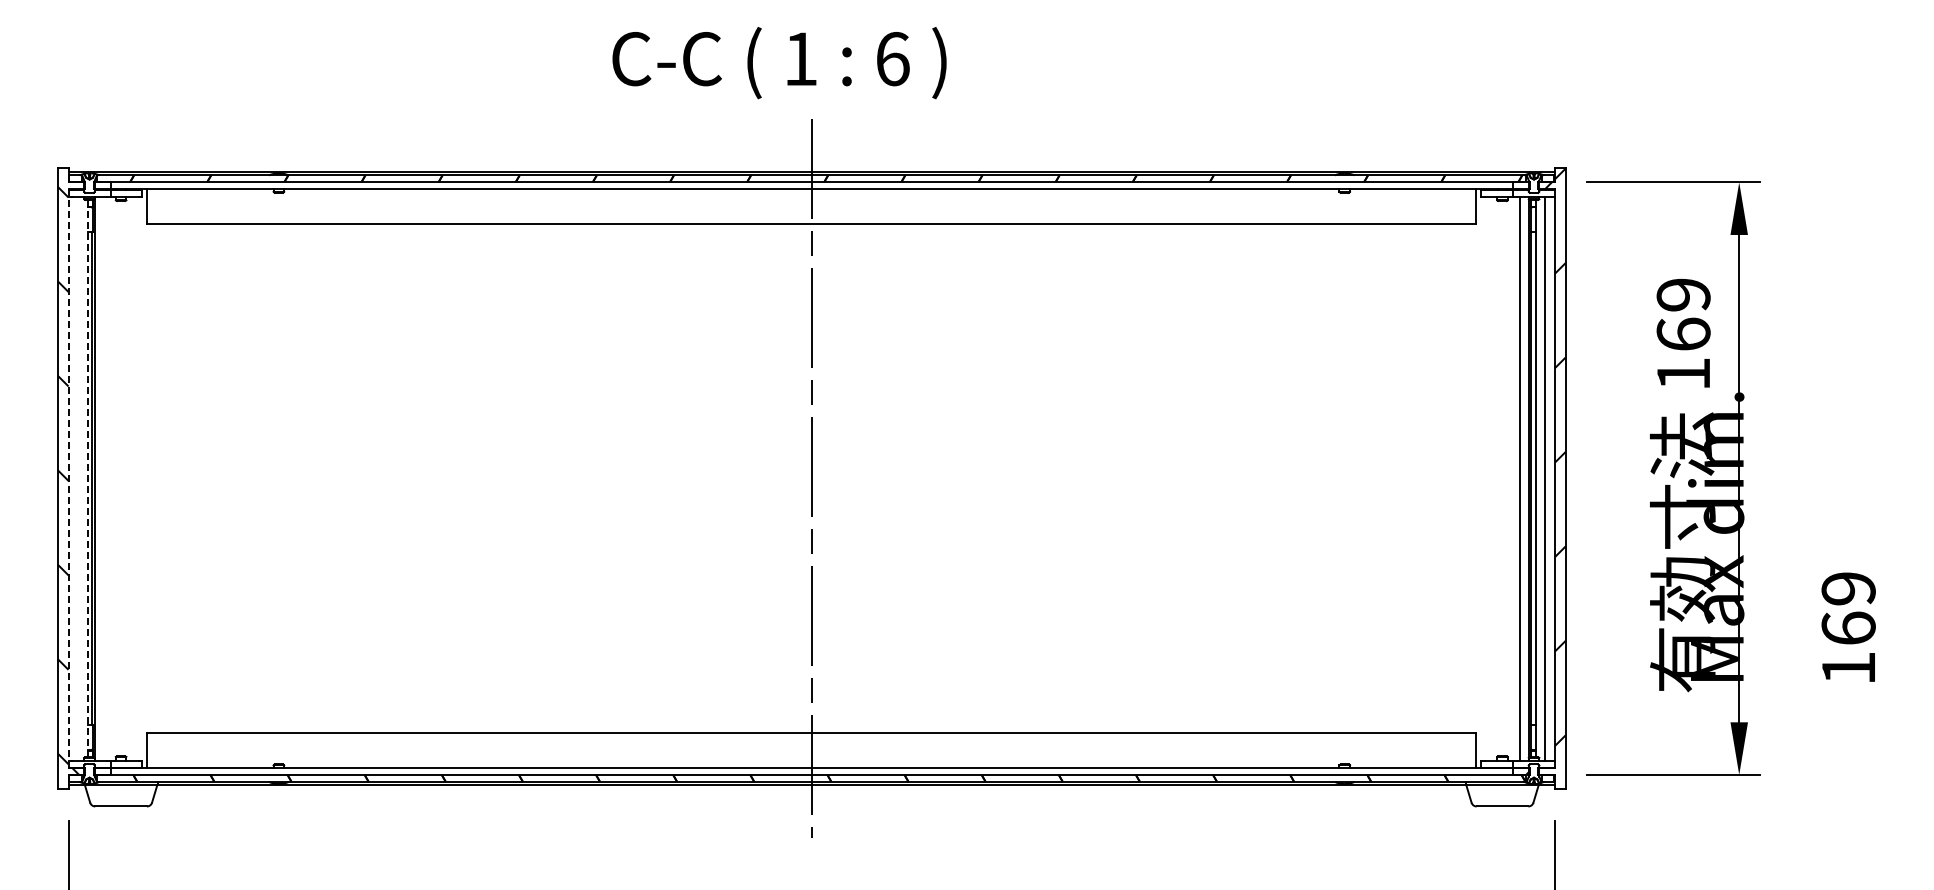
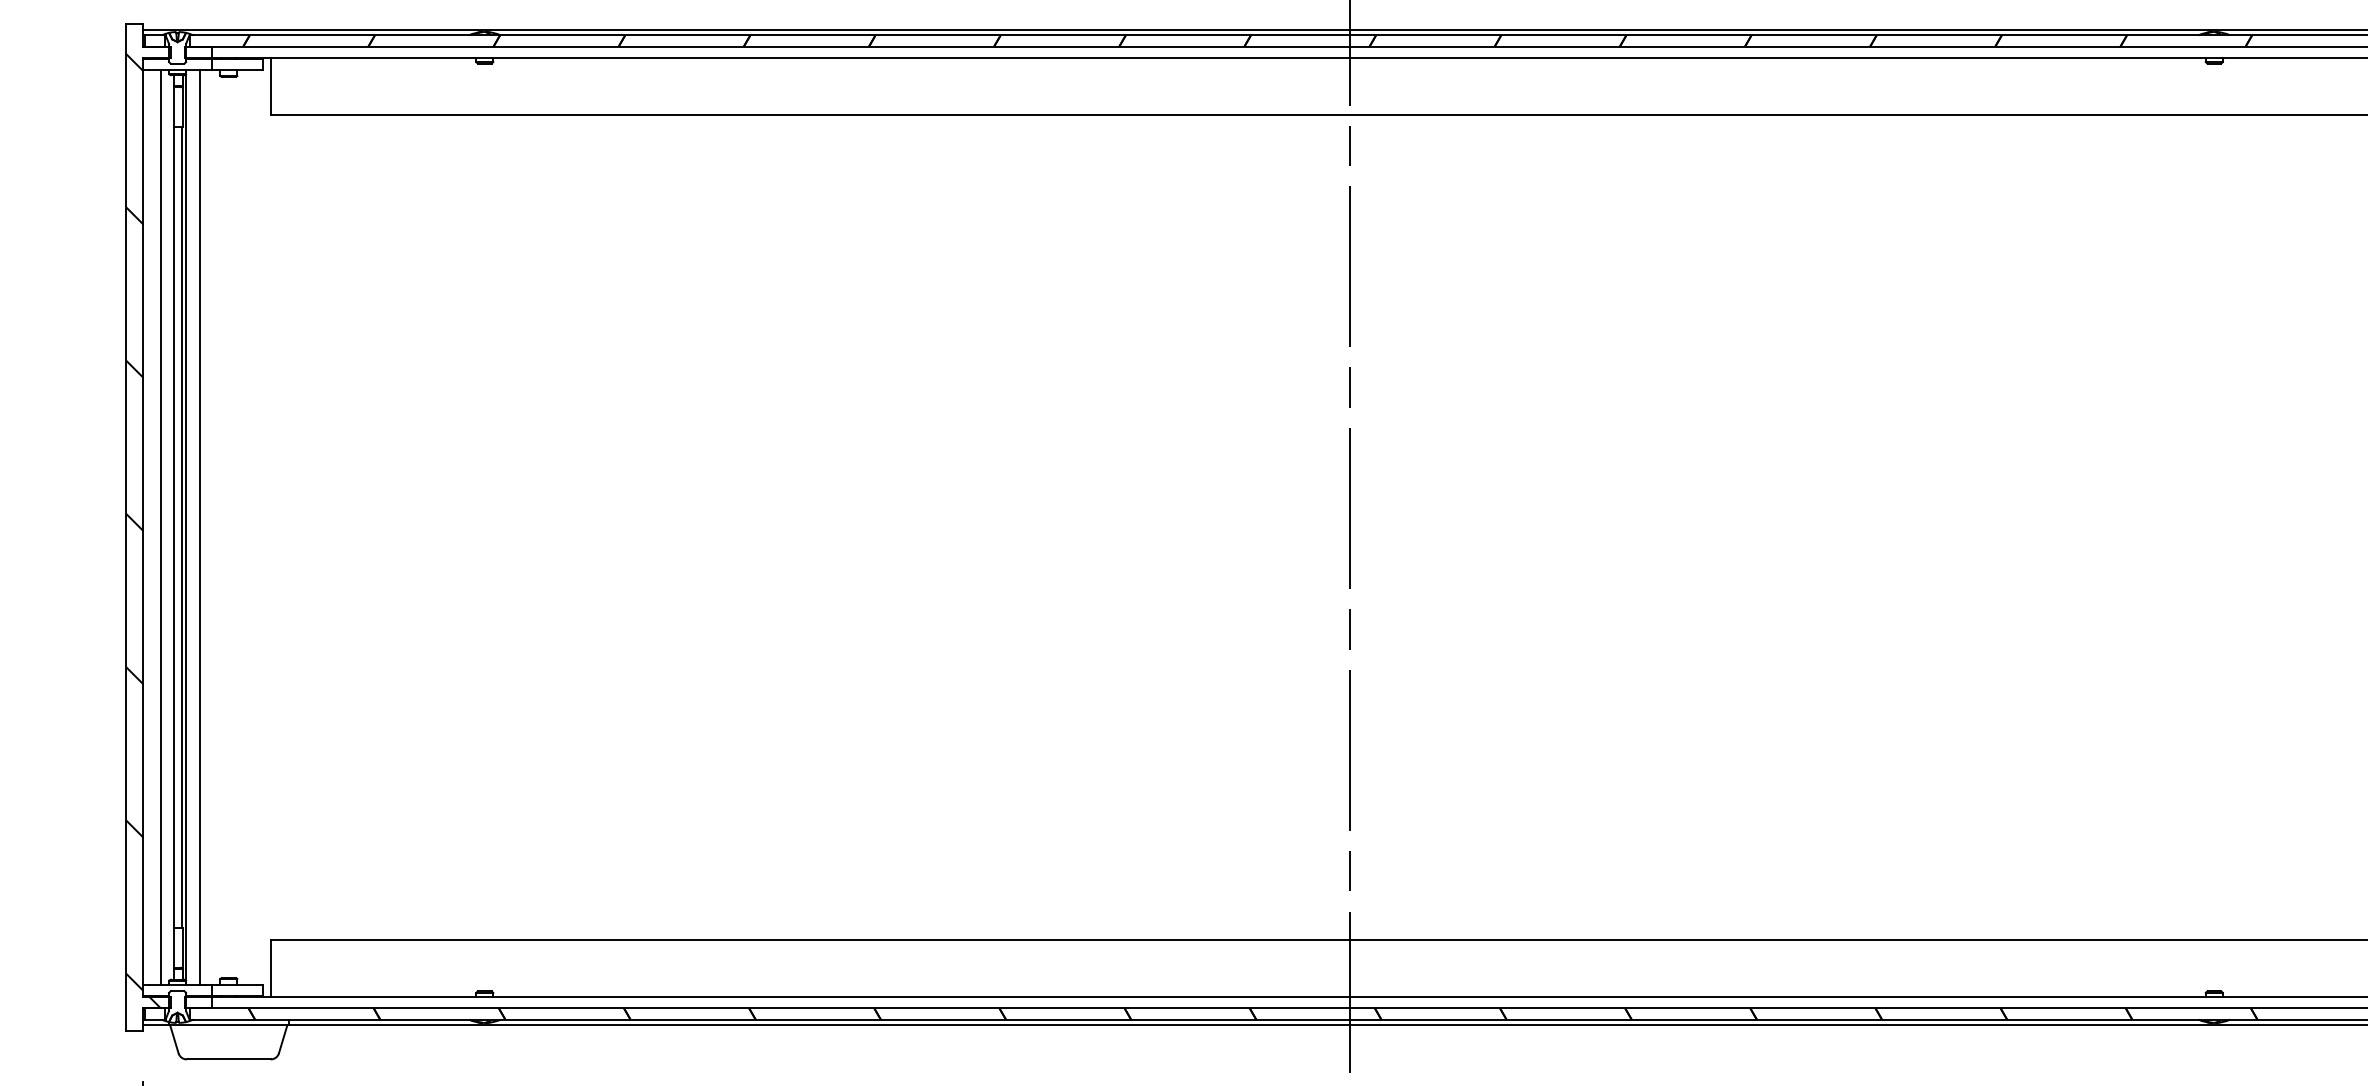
line: (68, 478) -> (143, 527), dashed -> solid
line: (79, 478) -> (161, 527), added
line: (87, 478) -> (174, 527), dashed -> solid
line: (103, 478) -> (200, 527), added

